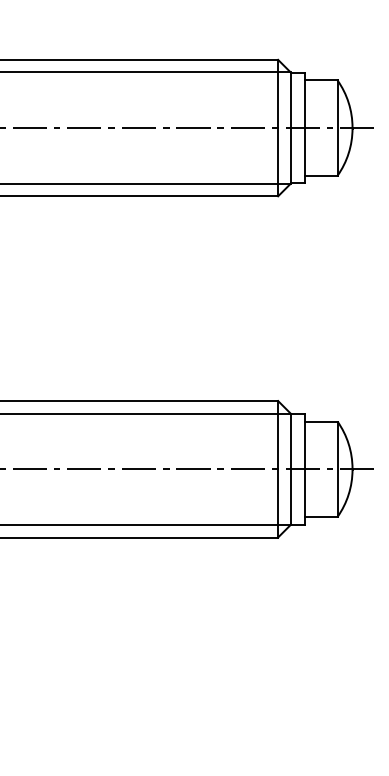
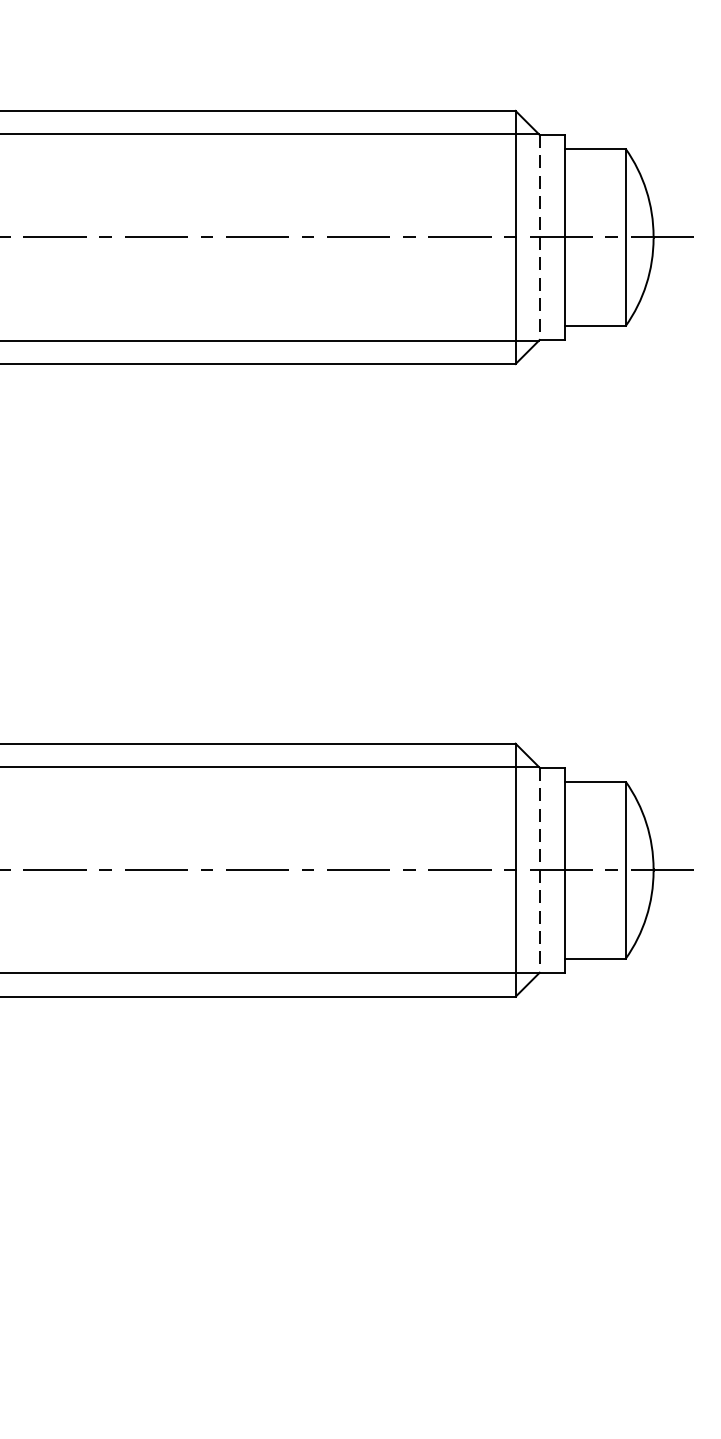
line: (291, 128) -> (540, 238), solid -> dashed
line: (291, 469) -> (540, 870), solid -> dashed

